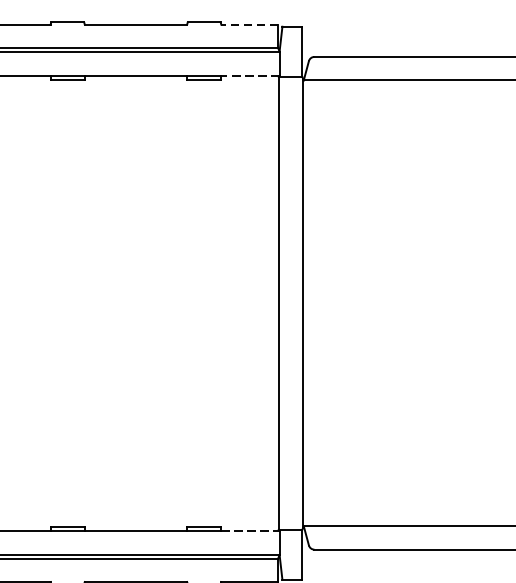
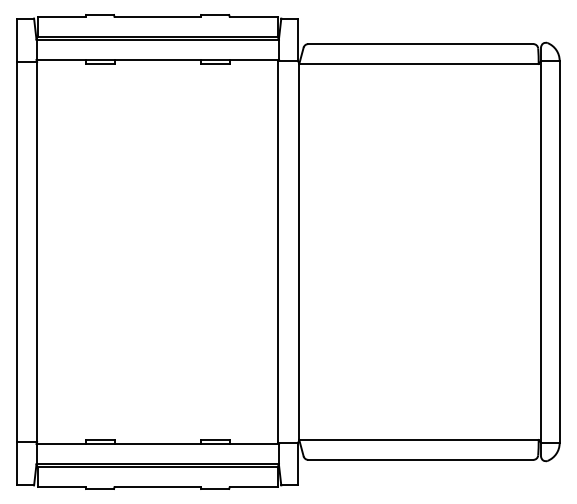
line: (249, 24) -> (253, 16), dashed -> solid
line: (250, 76) -> (254, 60), dashed -> solid
line: (250, 530) -> (254, 443), dashed -> solid

